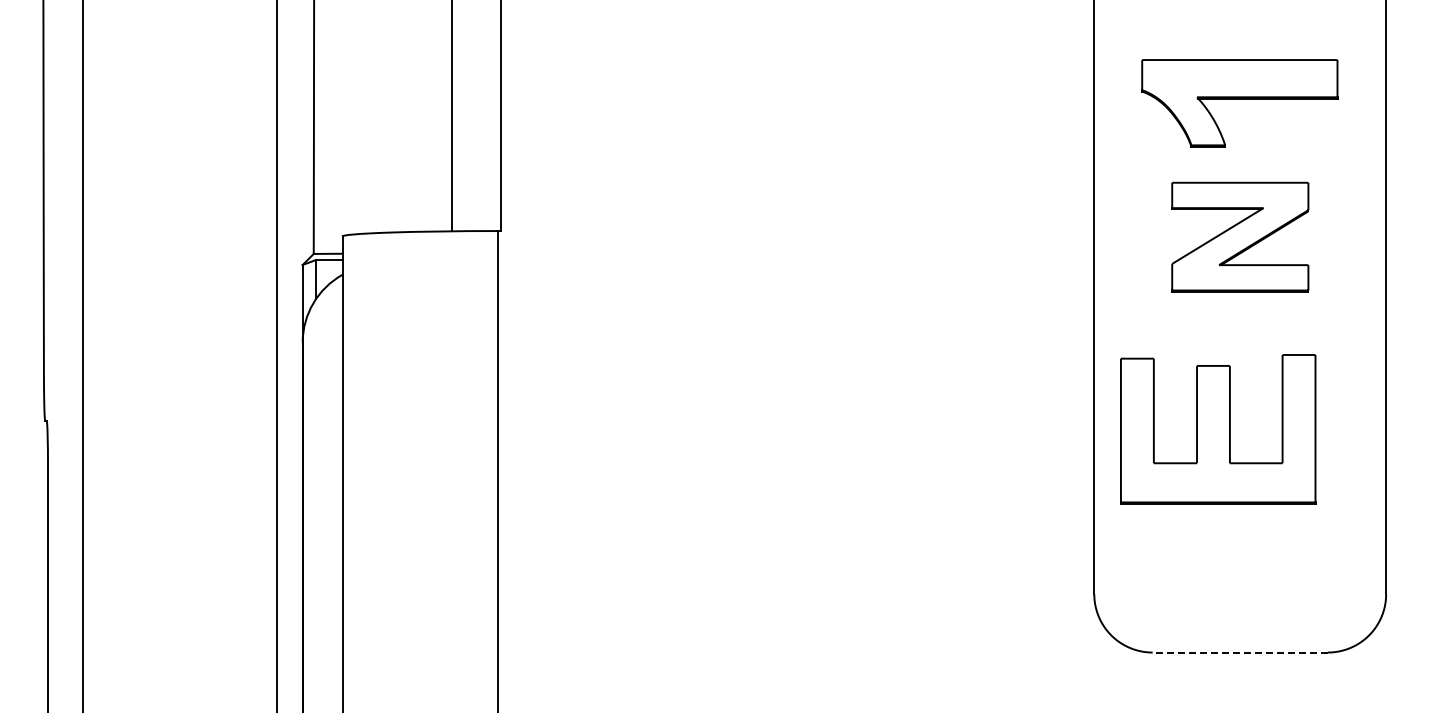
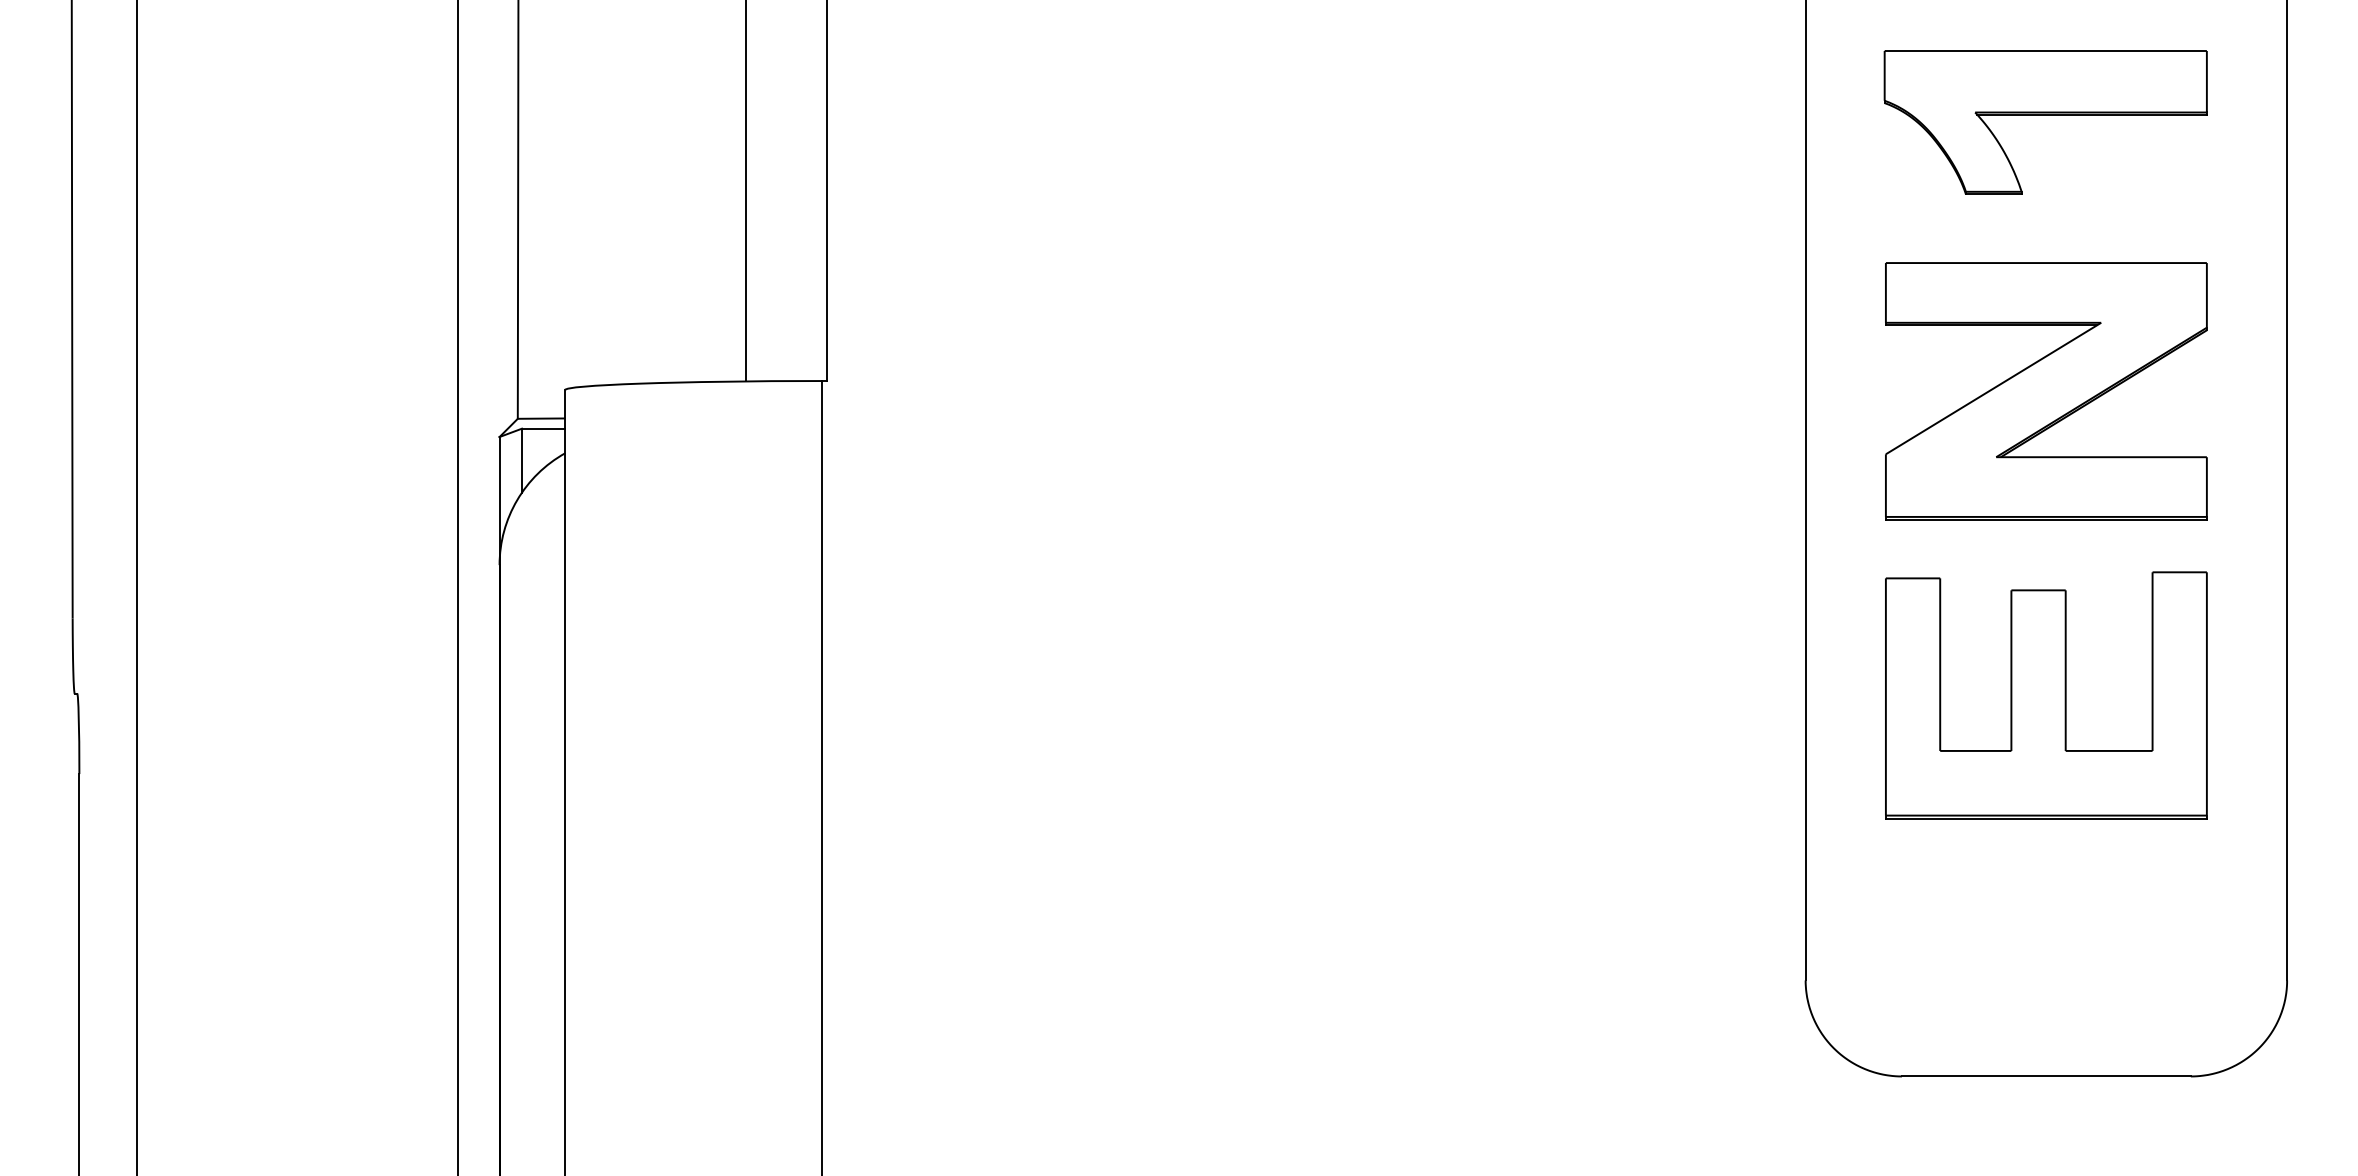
part: (1239, 103) -> (2045, 122), moved
part: (1240, 236) -> (2046, 390), size x1.43
part: (1218, 429) -> (2046, 695), moved
line: (1240, 652) -> (2046, 1076), dashed -> solid

